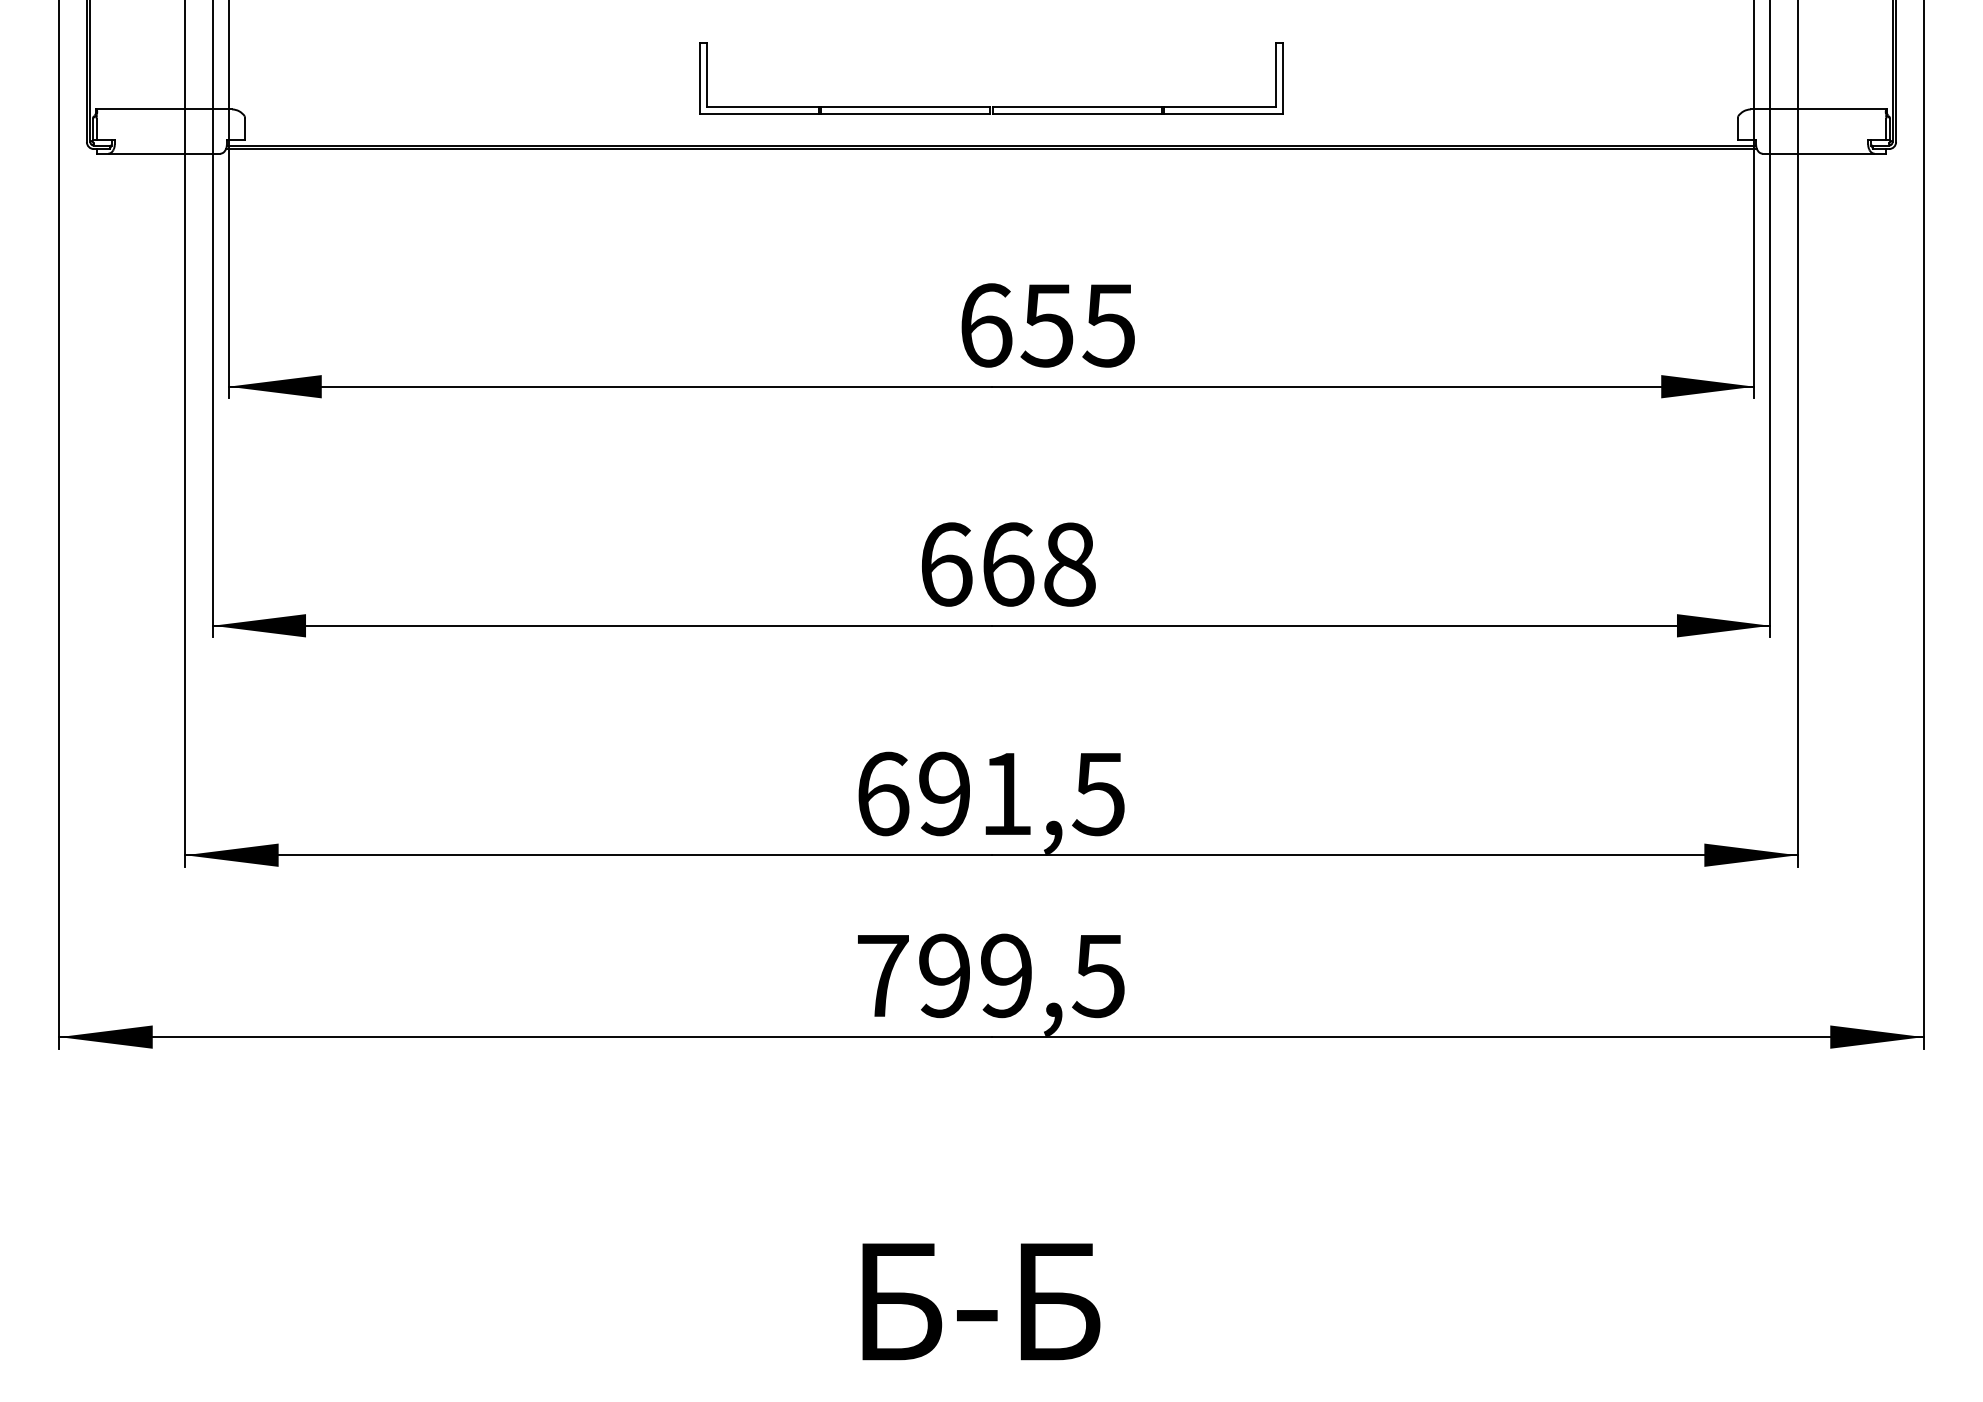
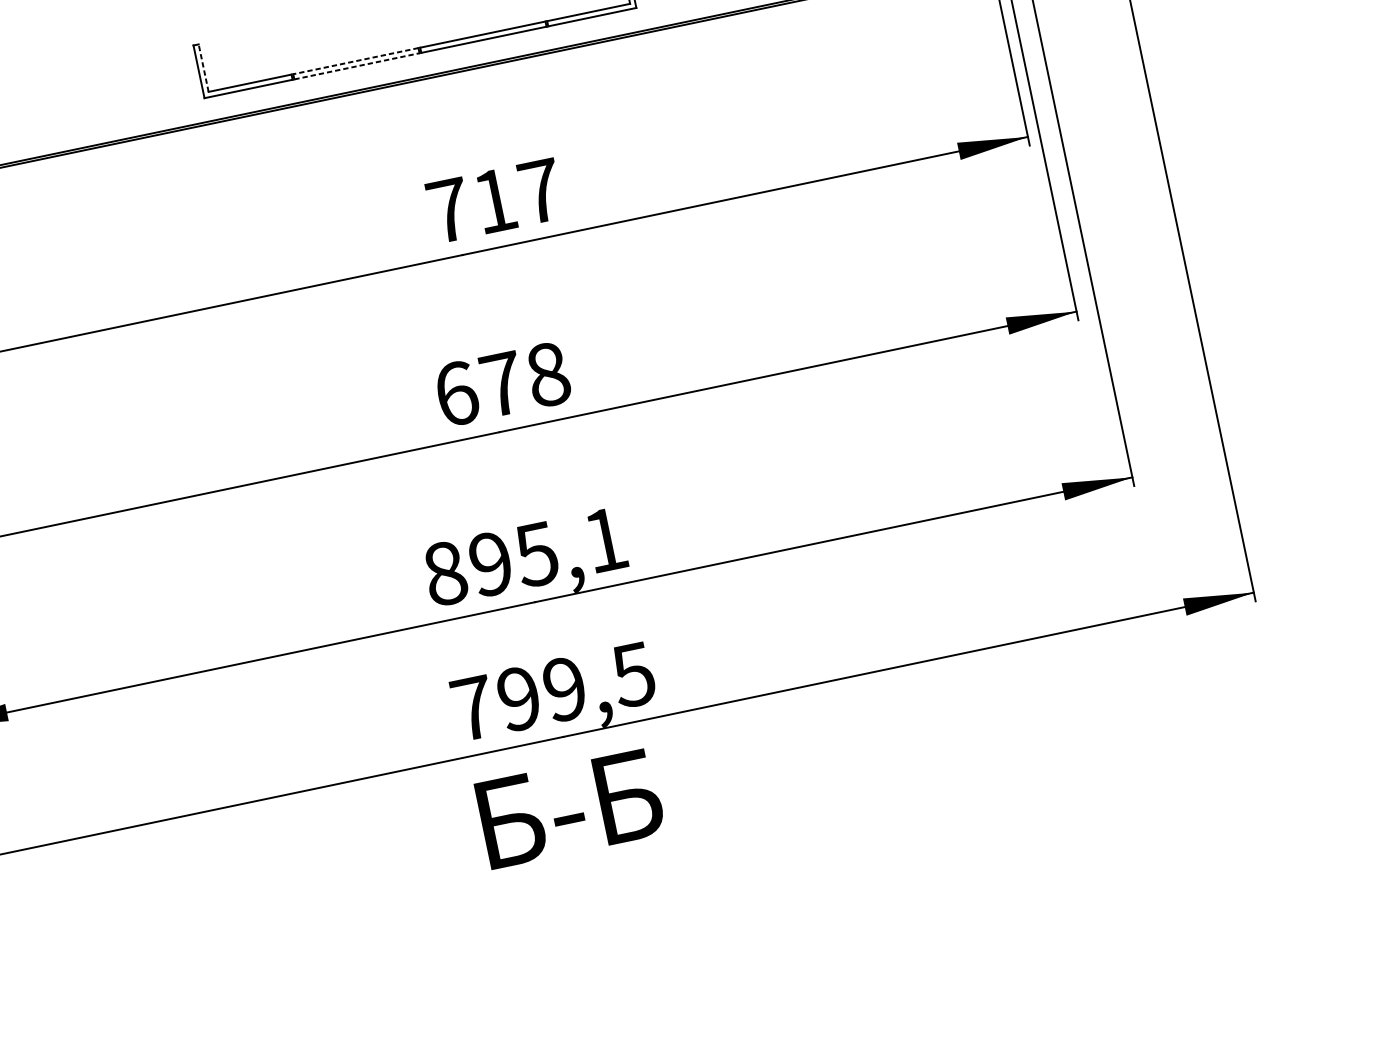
line: (707, 74) -> (203, 67), solid -> dashed
line: (905, 107) -> (355, 61), solid -> dashed
line: (905, 114) -> (356, 66), solid -> dashed
text: (1048, 325) -> (495, 200), 655 -> 717
text: (1008, 564) -> (502, 384), 668 -> 678
text: (990, 793) -> (524, 556), 691,5 -> 895,1
text: (981, 1301) -> (570, 808), moved

